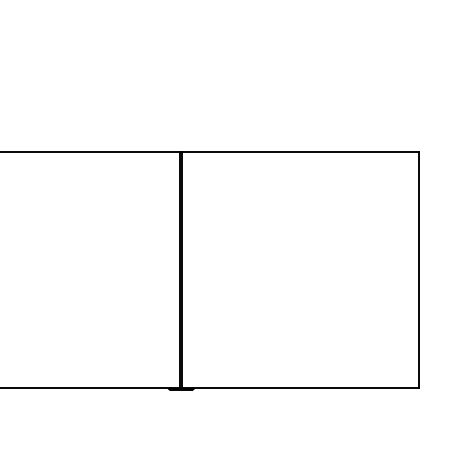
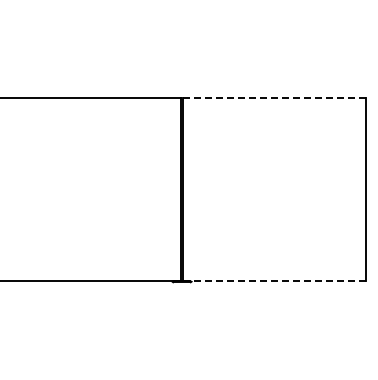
line: (300, 152) -> (274, 97), solid -> dashed
line: (300, 387) -> (274, 280), solid -> dashed

